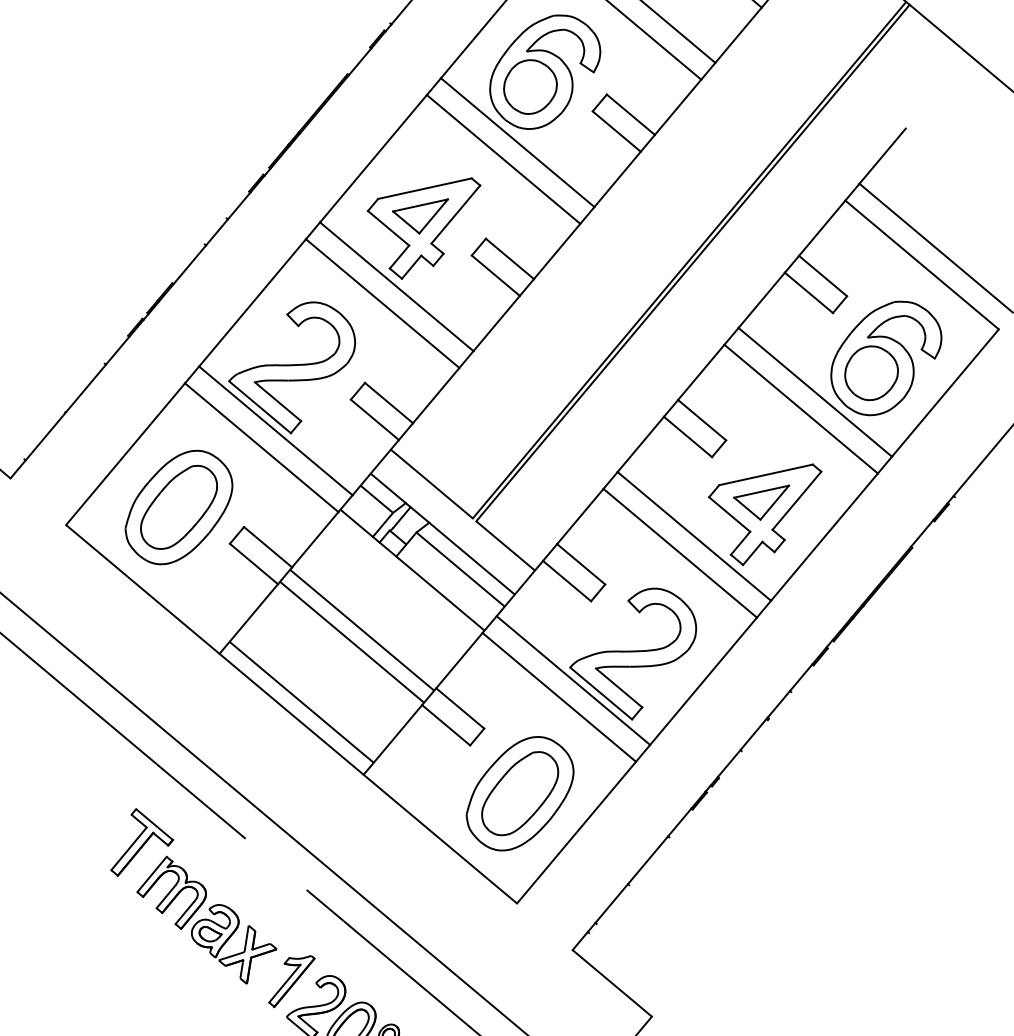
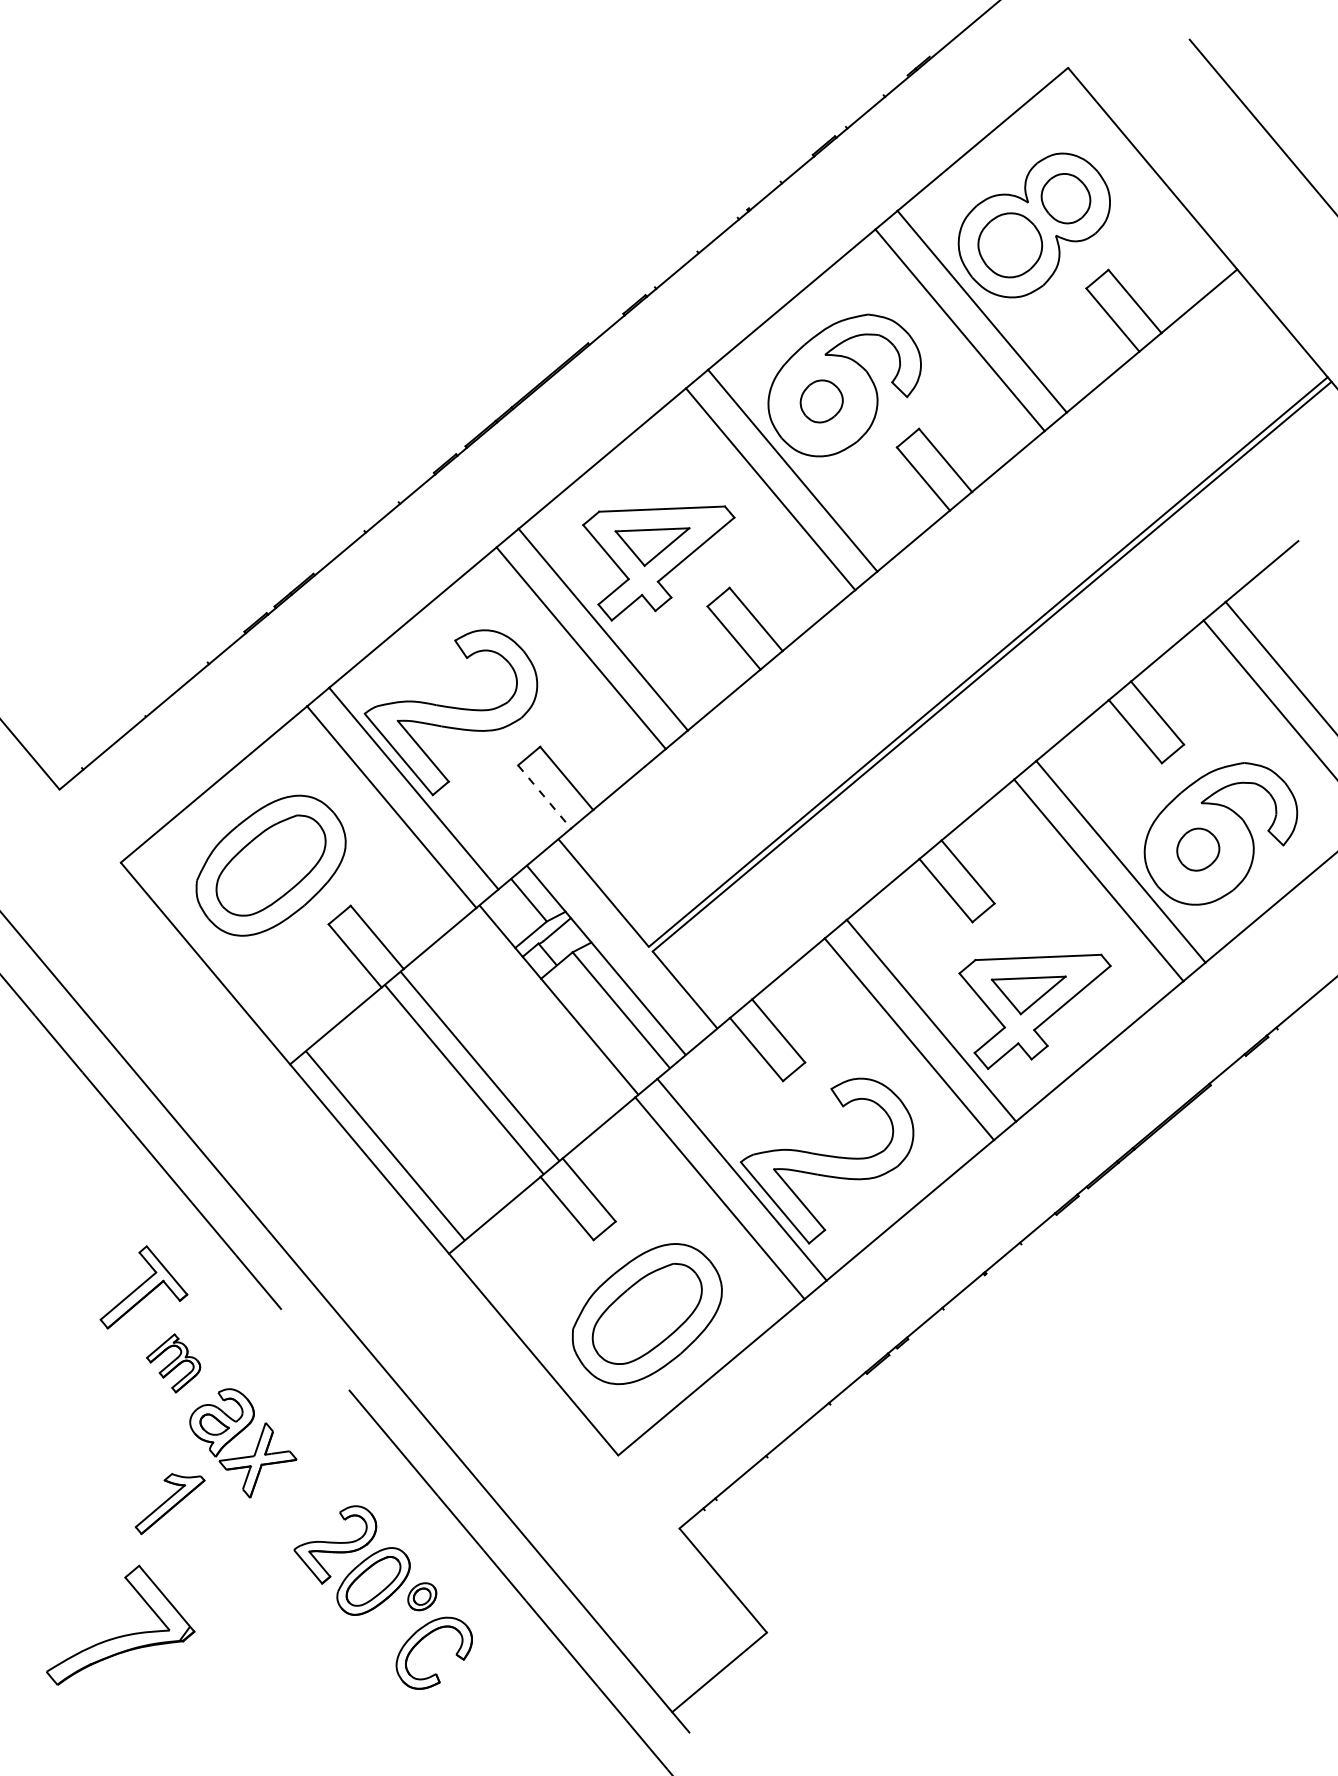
part: (530, 86) -> (821, 401), size x0.6
part: (871, 372) -> (1198, 849), size x0.6
line: (374, 420) -> (544, 797), solid -> dashed
part: (171, 893) -> (173, 1363), size x0.6
part: (291, 981) -> (169, 1504), moved

